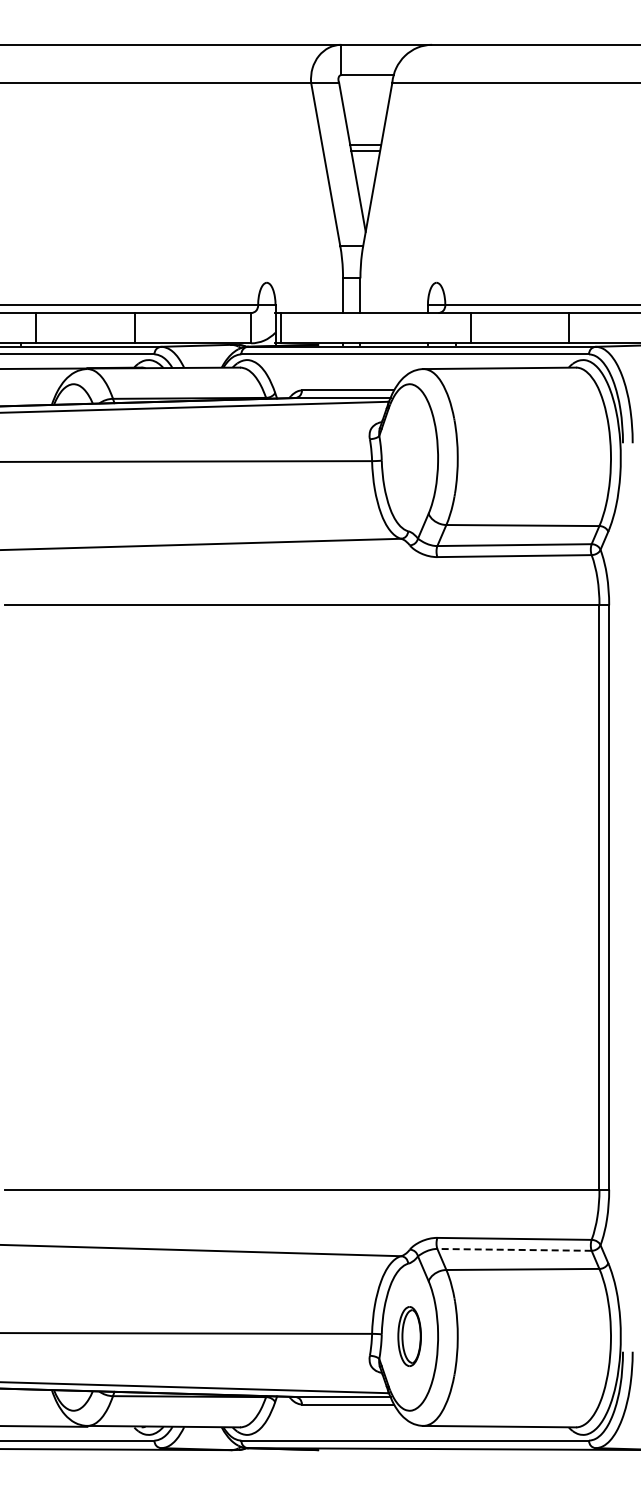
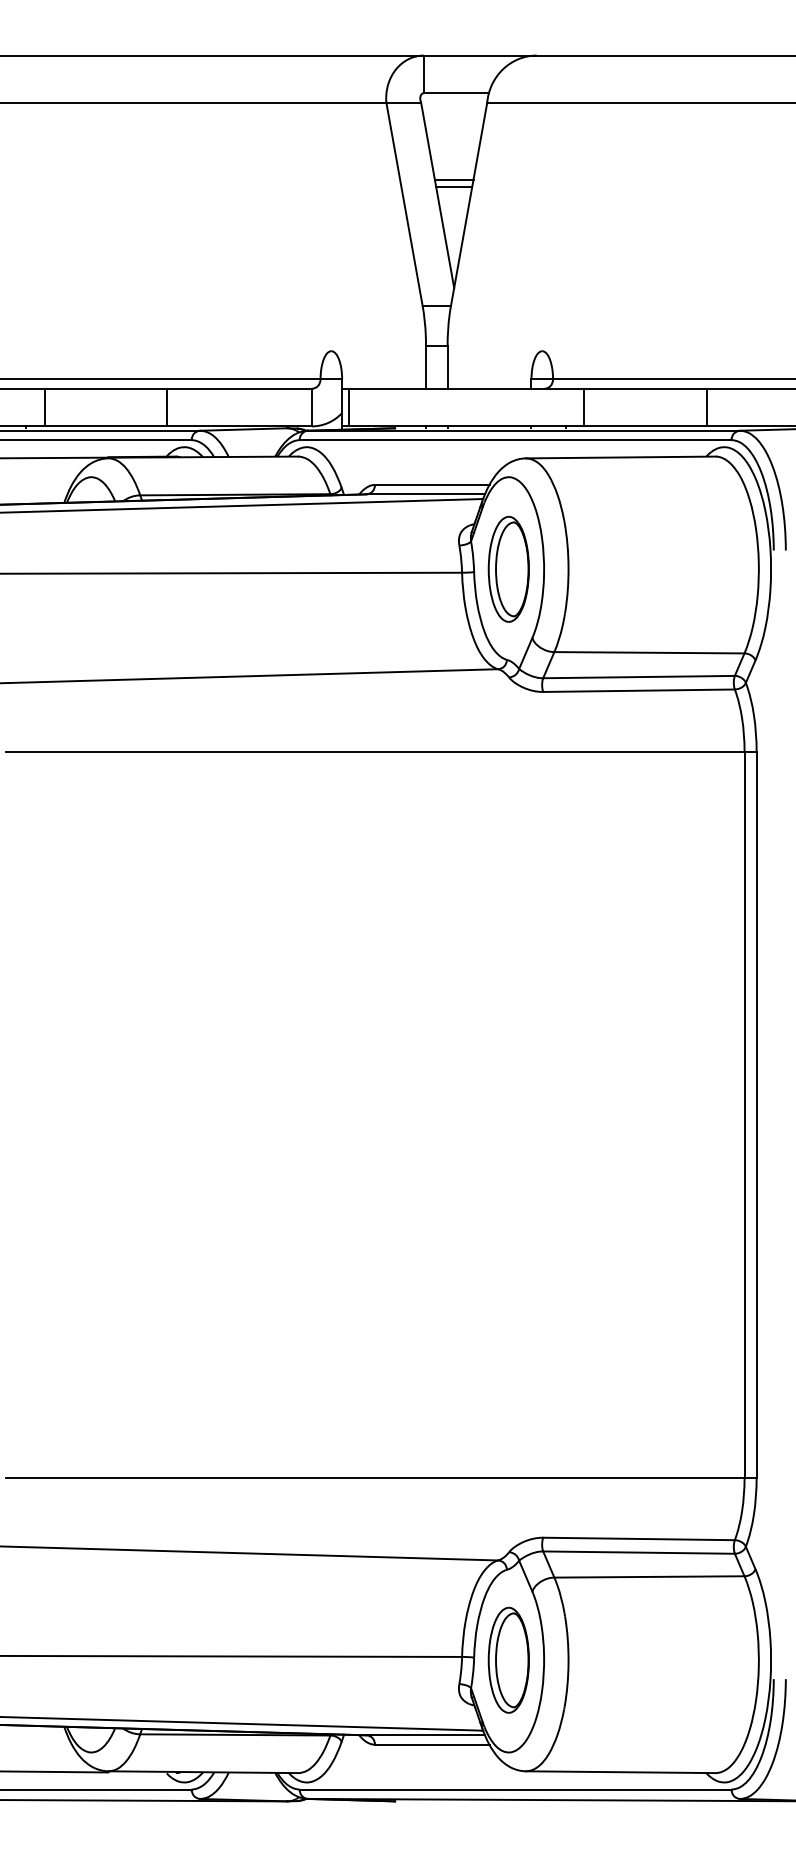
part: (409, 458) -> (508, 569), added
line: (514, 1249) -> (639, 1552), dashed -> solid
part: (409, 1336) -> (508, 1660), size x1.43

